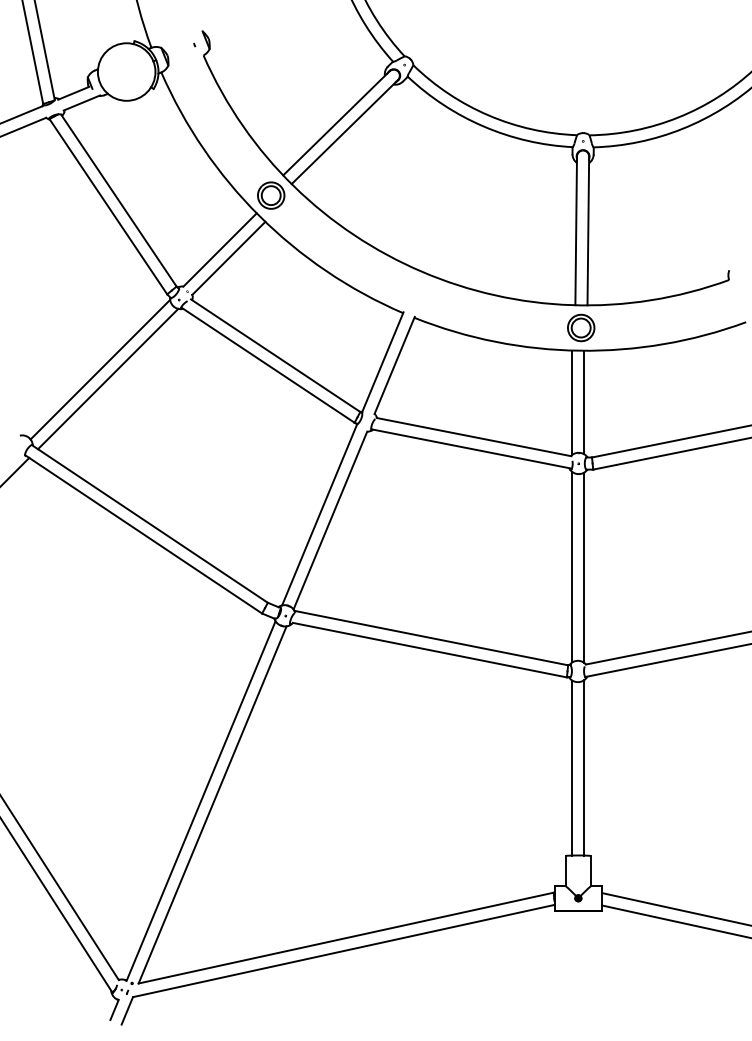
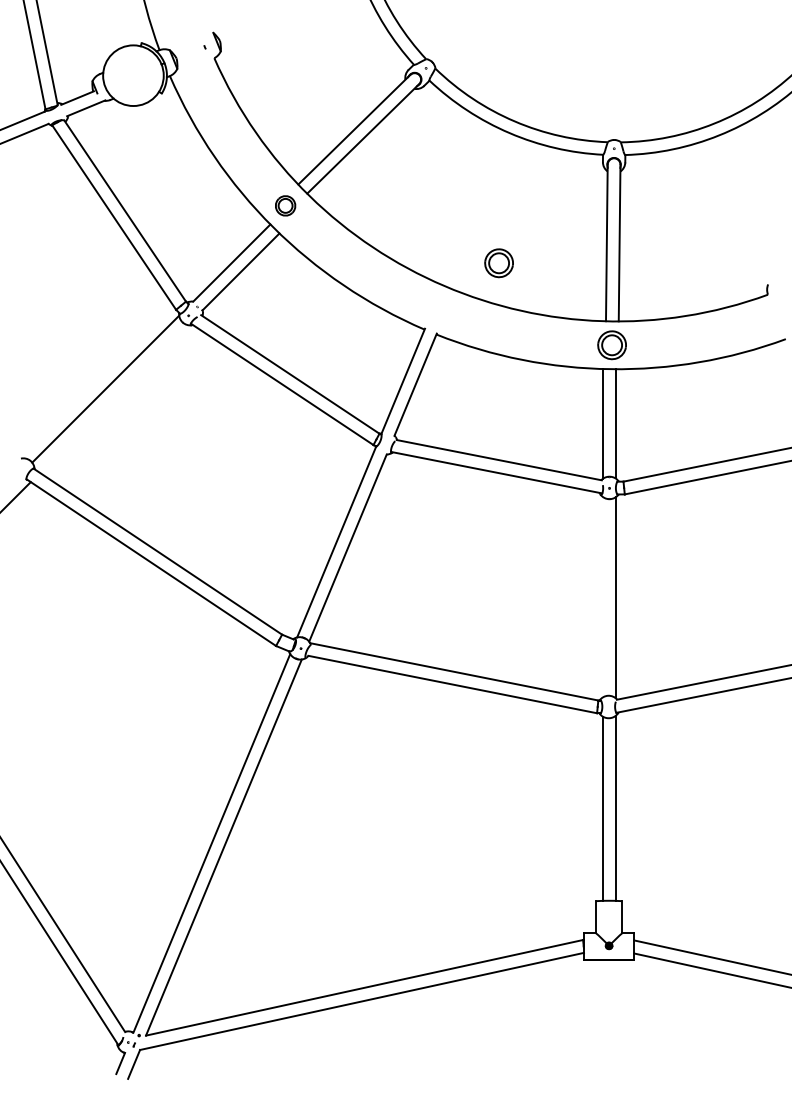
part: (271, 195) -> (285, 205), size x0.7
part: (473, 250) -> (498, 263), added
line: (107, 378) -> (113, 398), removed
line: (572, 566) -> (602, 596), removed

